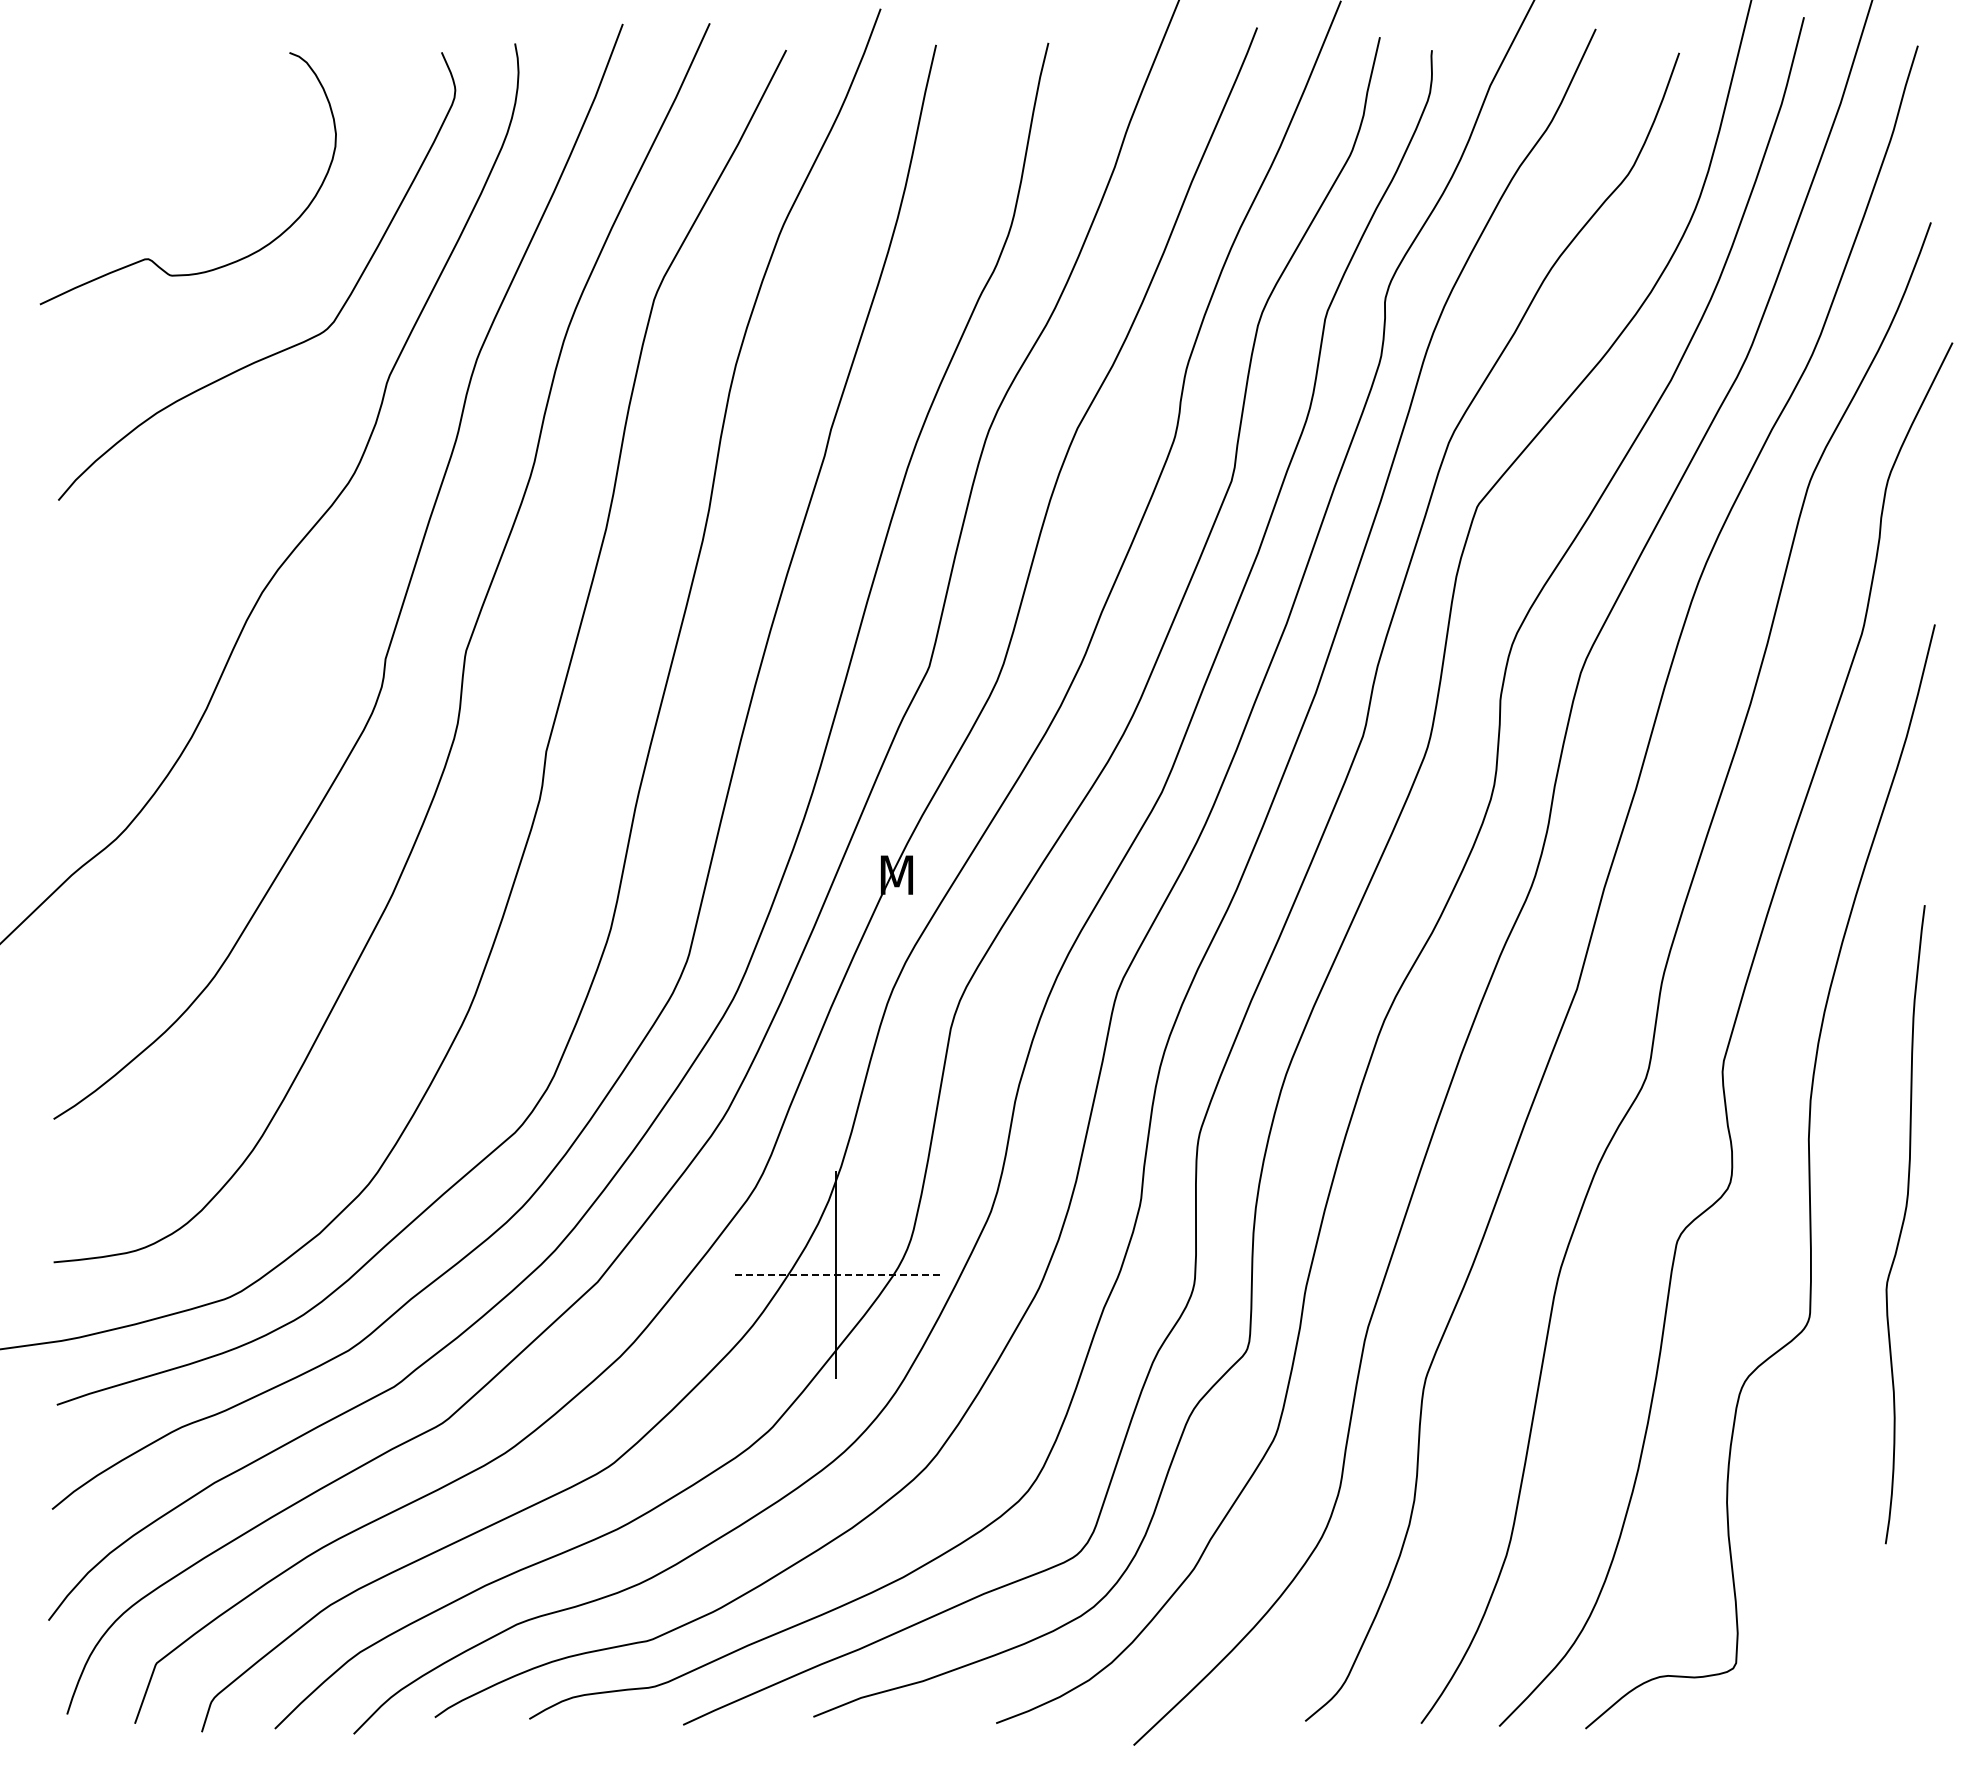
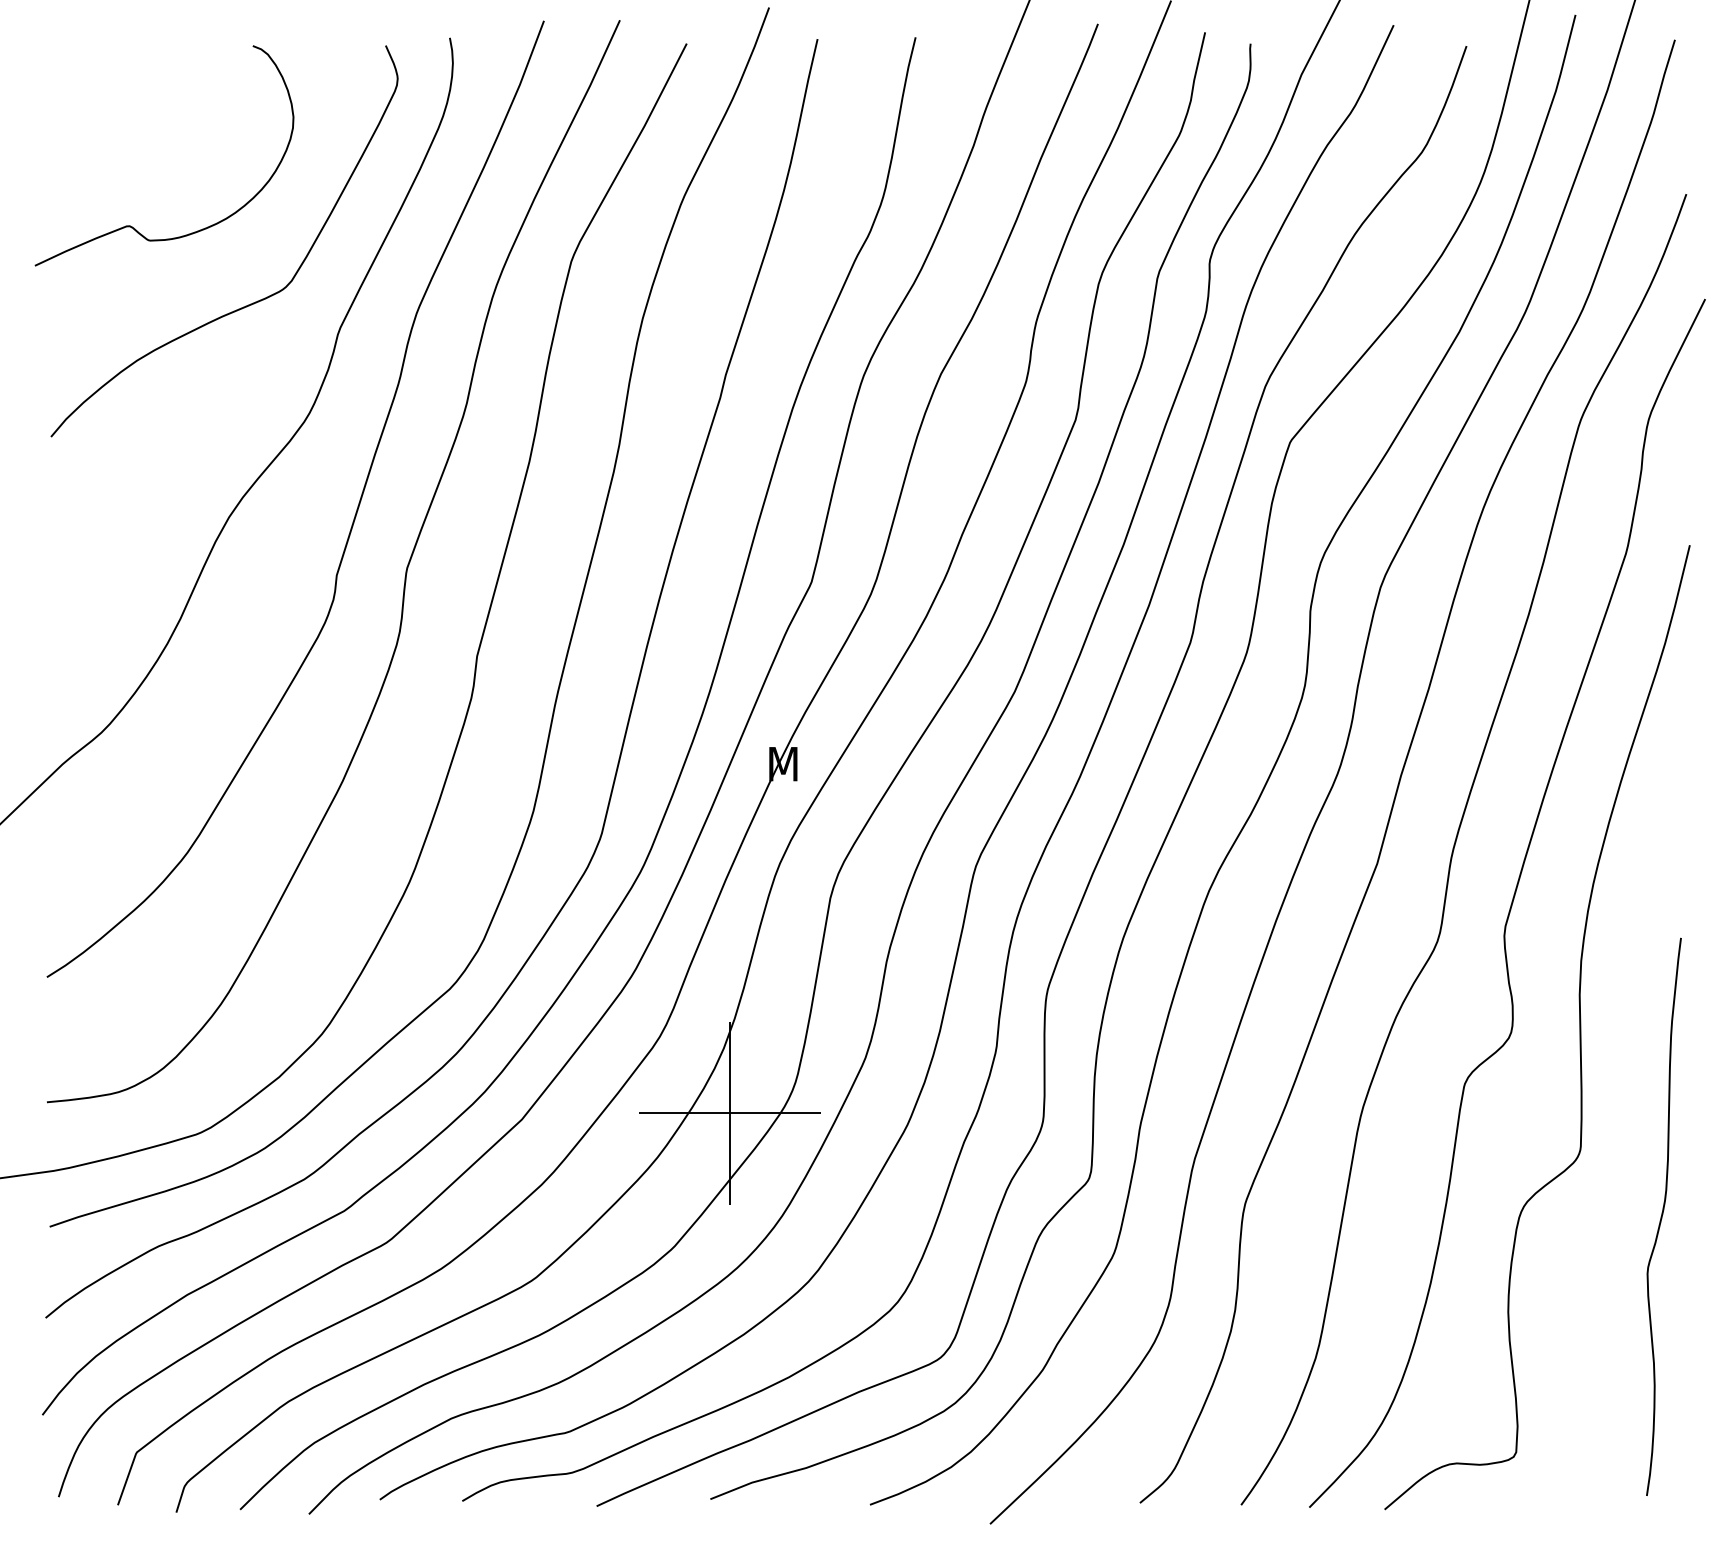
curve: (1903, 1224) -> (1662, 1216), moved
line: (835, 1275) -> (729, 1113), dashed -> solid

